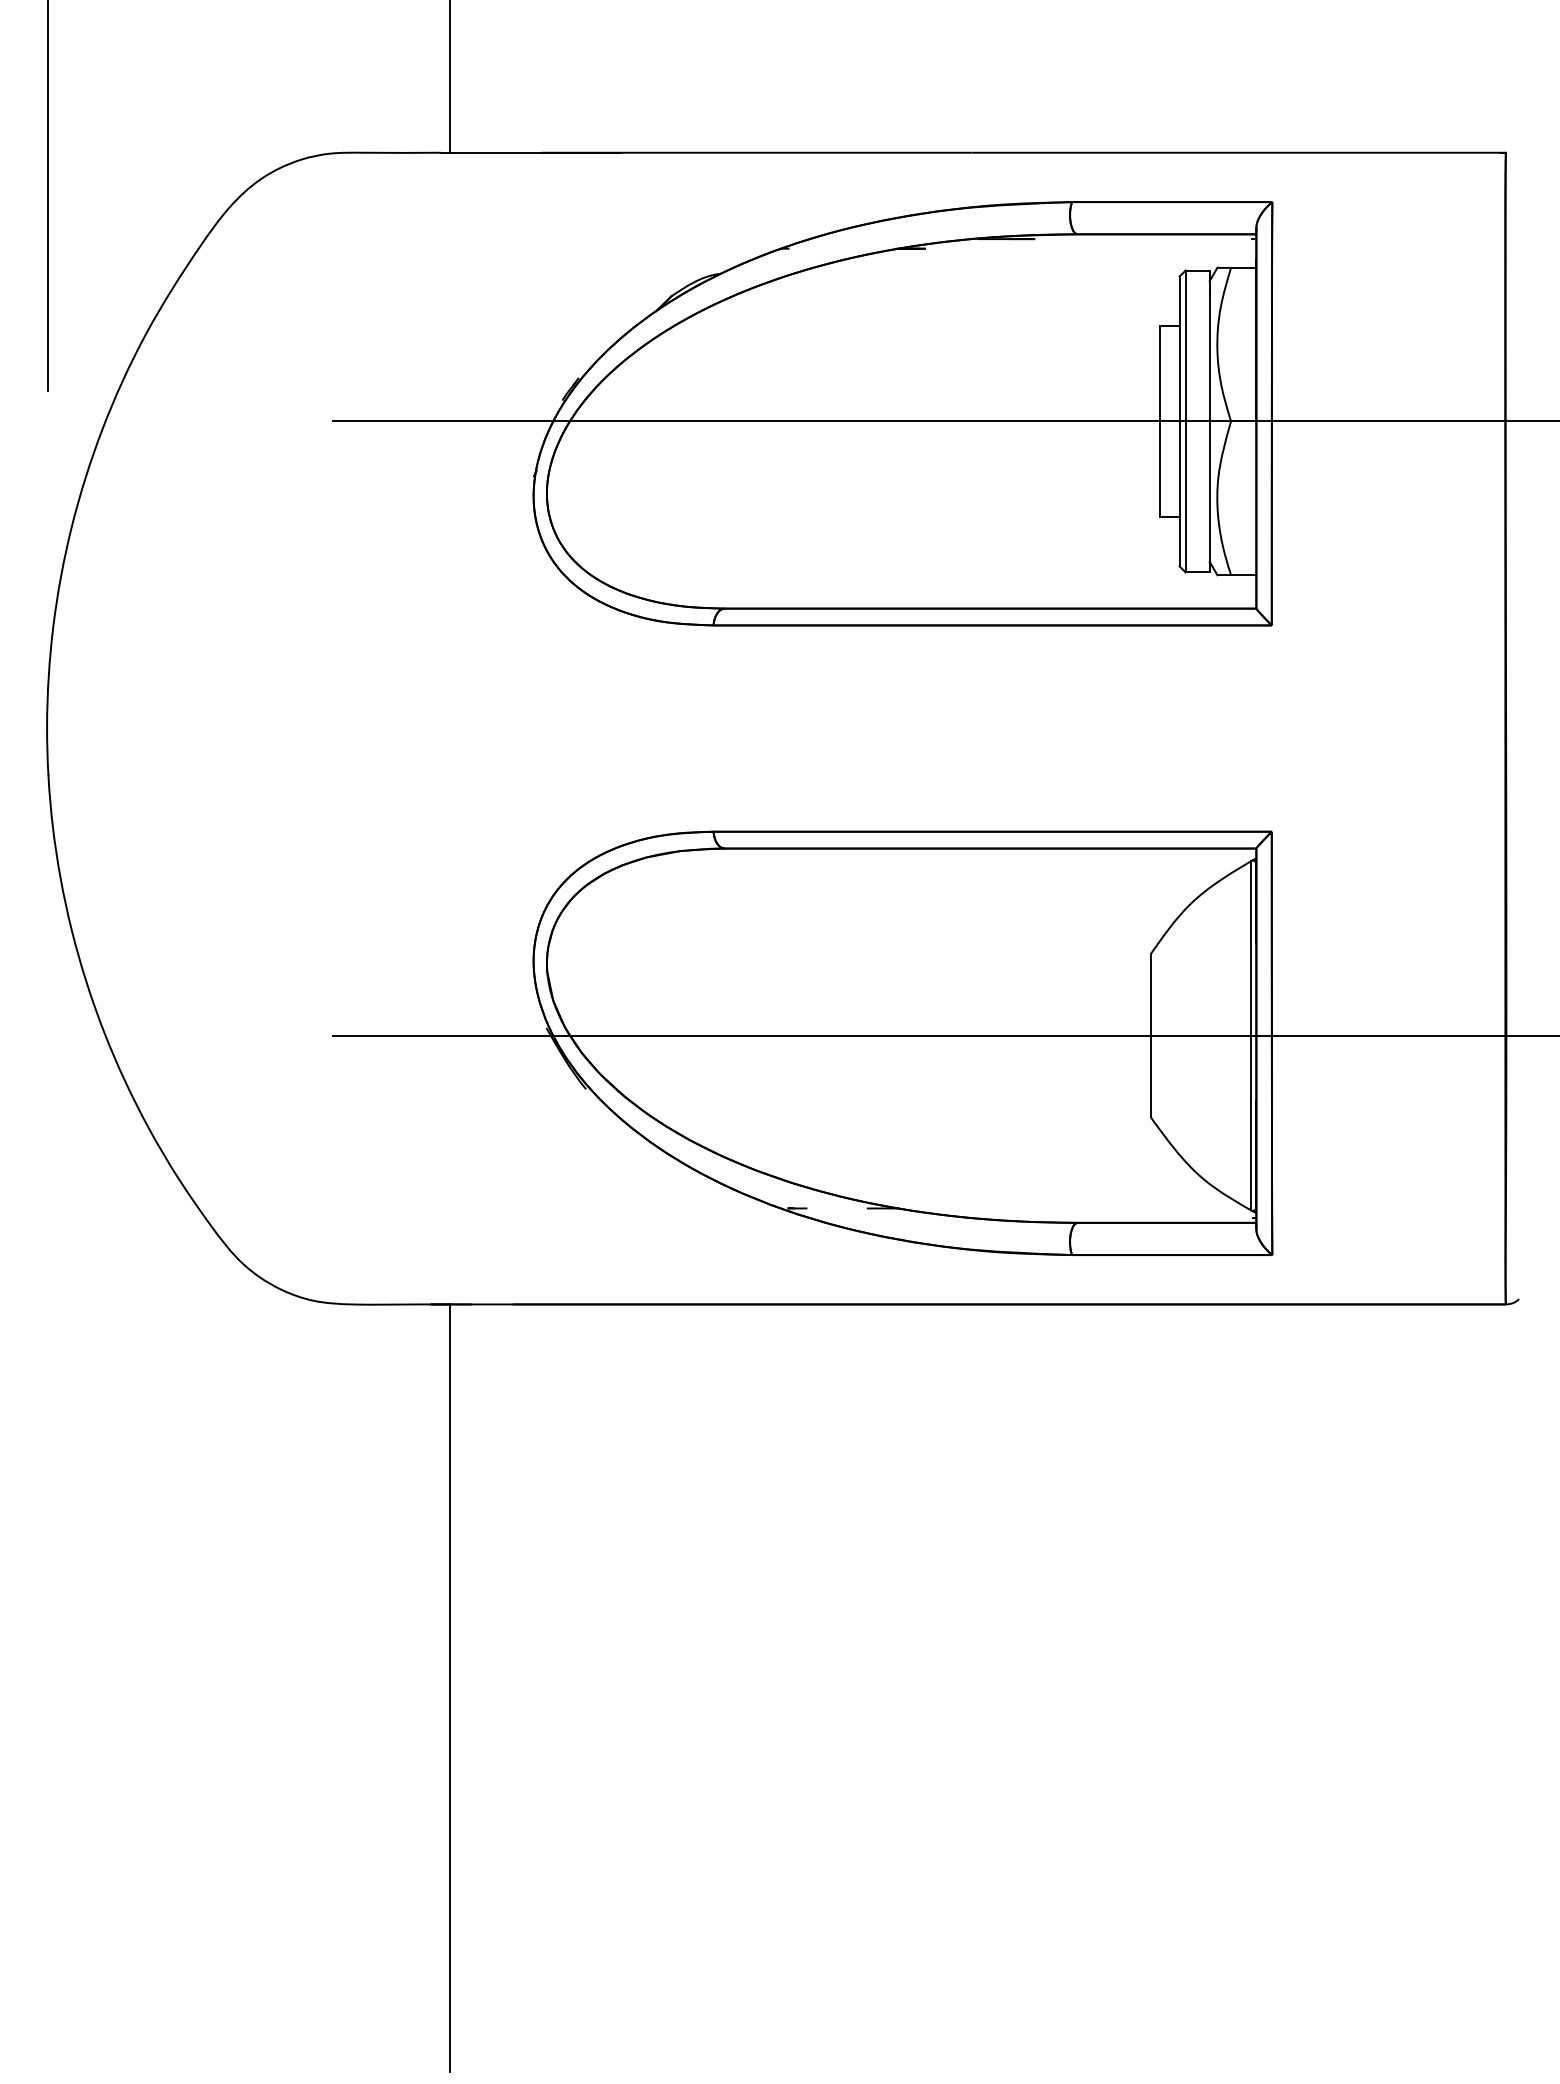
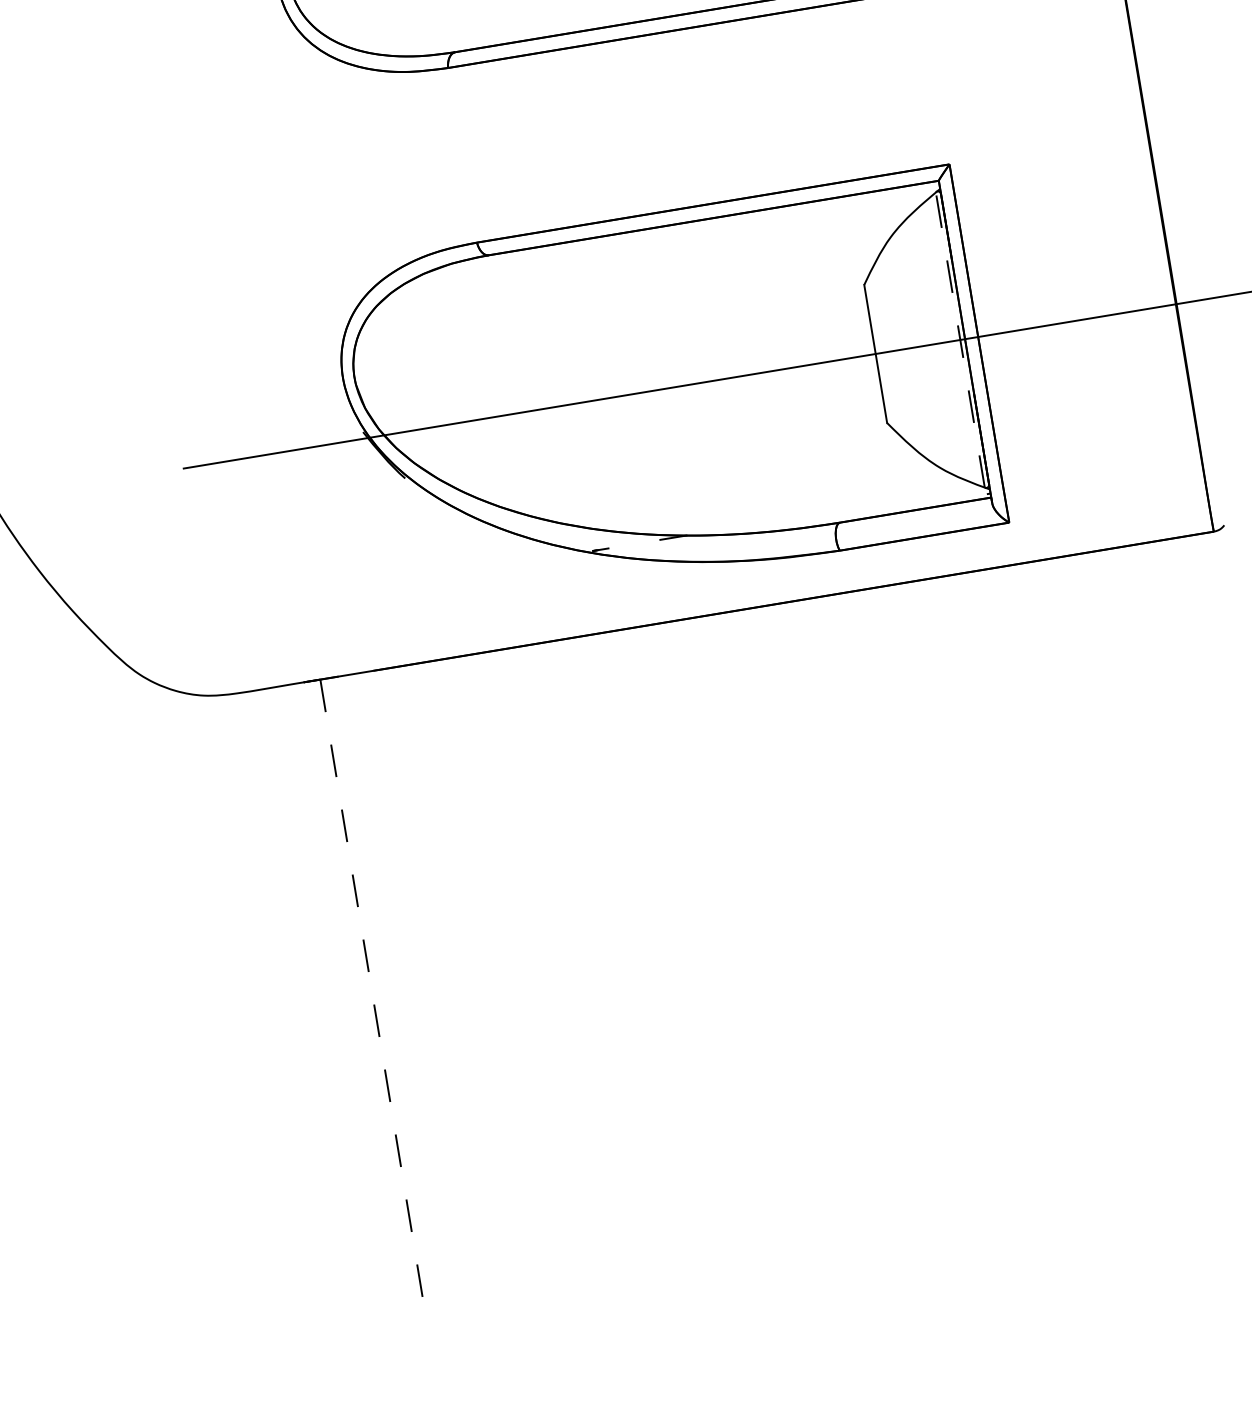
line: (1250, 1035) -> (960, 339), solid -> dashed
line: (450, 1688) -> (374, 1004), solid -> dashed

